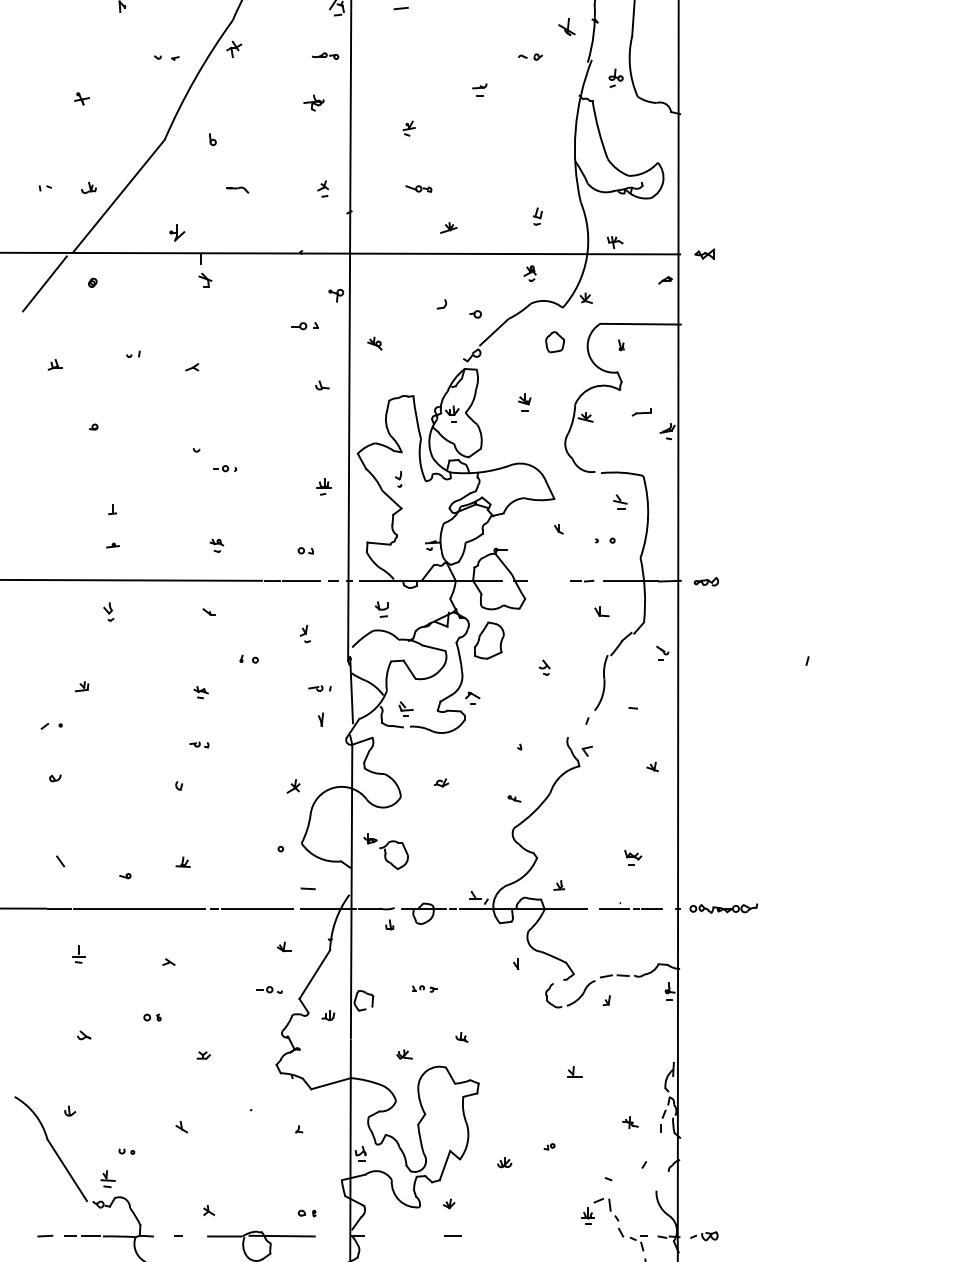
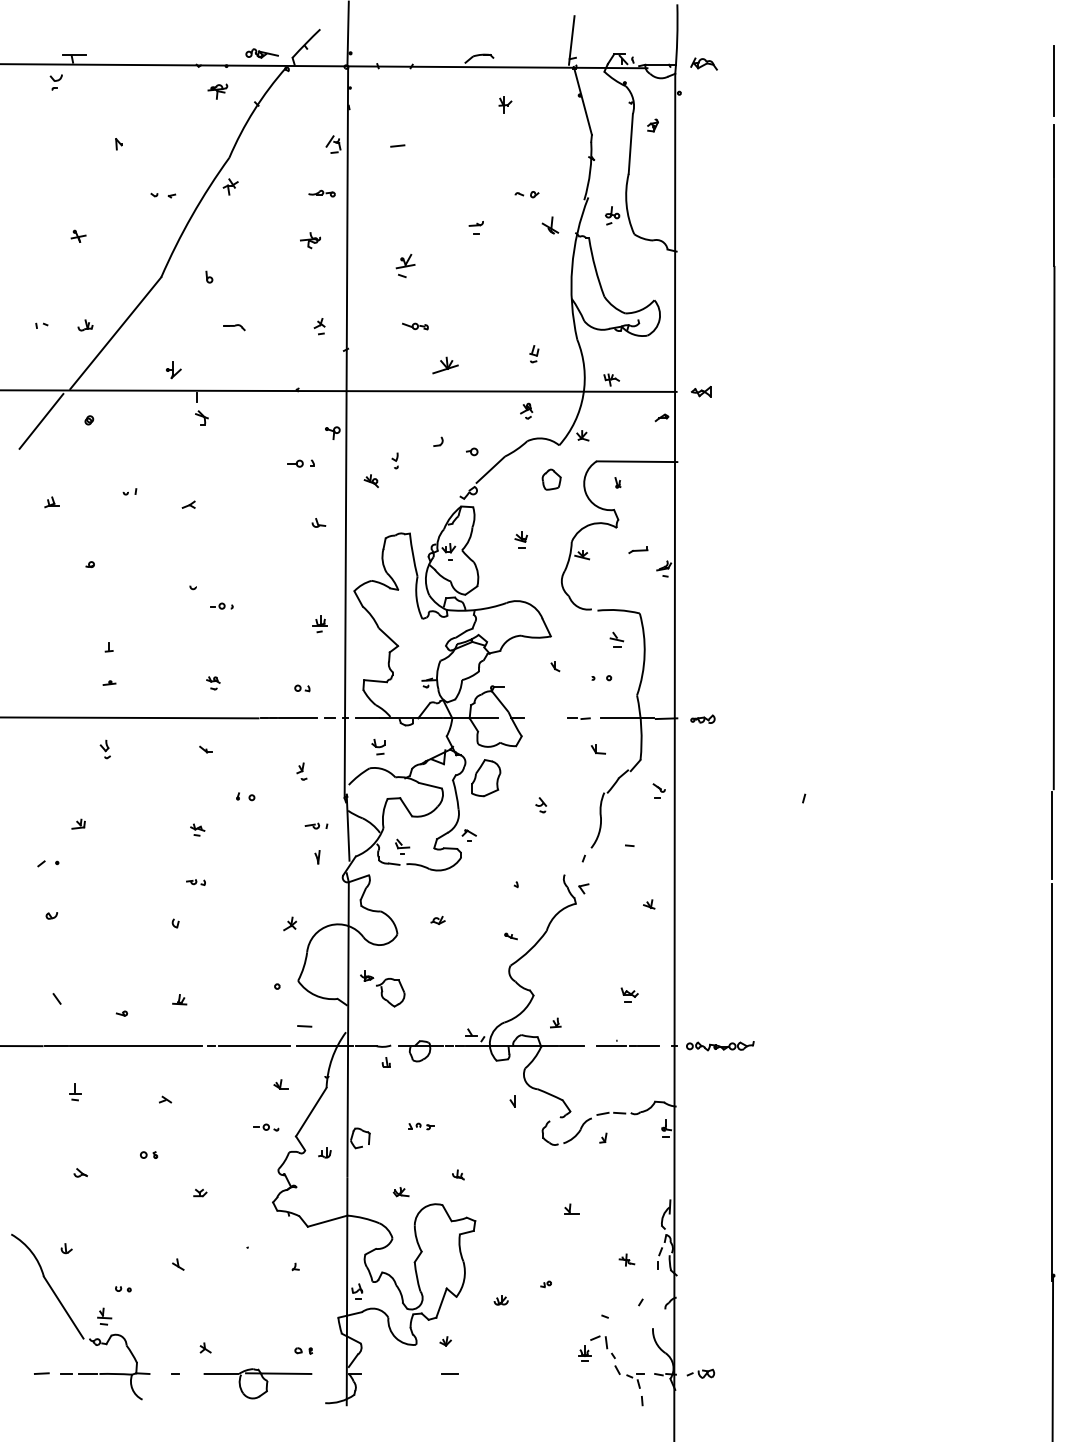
part: (566, 26) -> (550, 225), moved
part: (408, 128) -> (405, 266), size x1.6
part: (447, 227) -> (444, 365), size x1.6
part: (397, 478) -> (394, 460), moved

